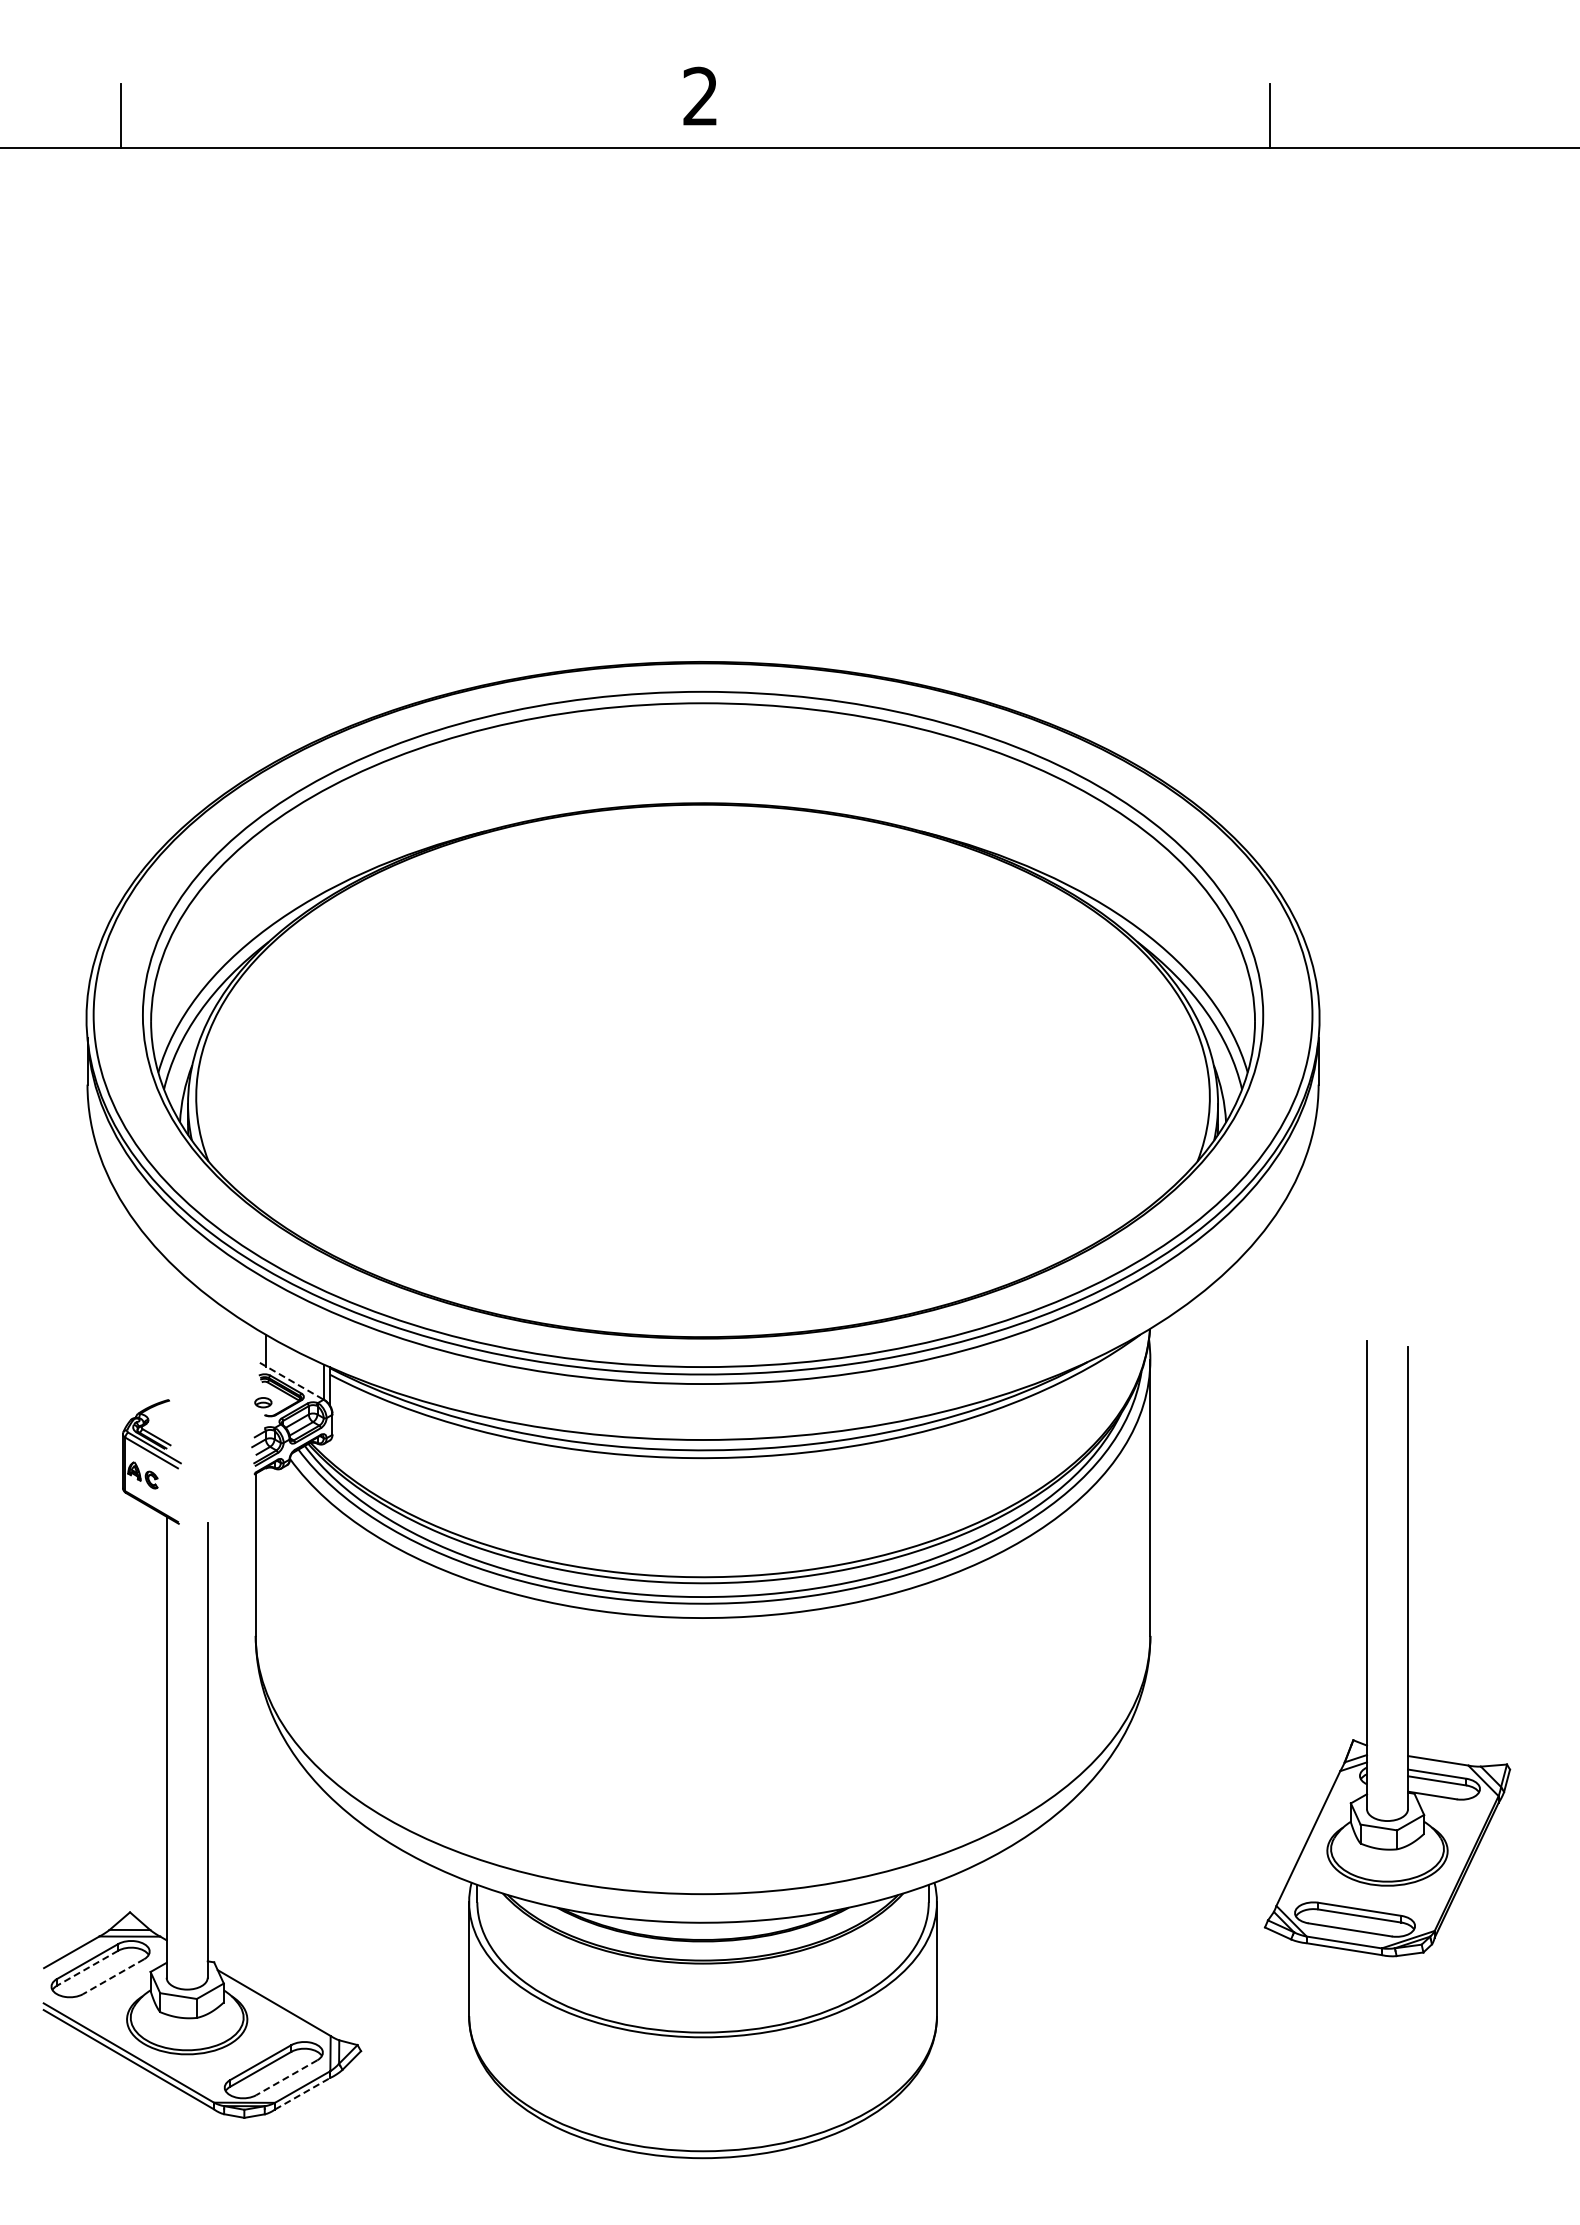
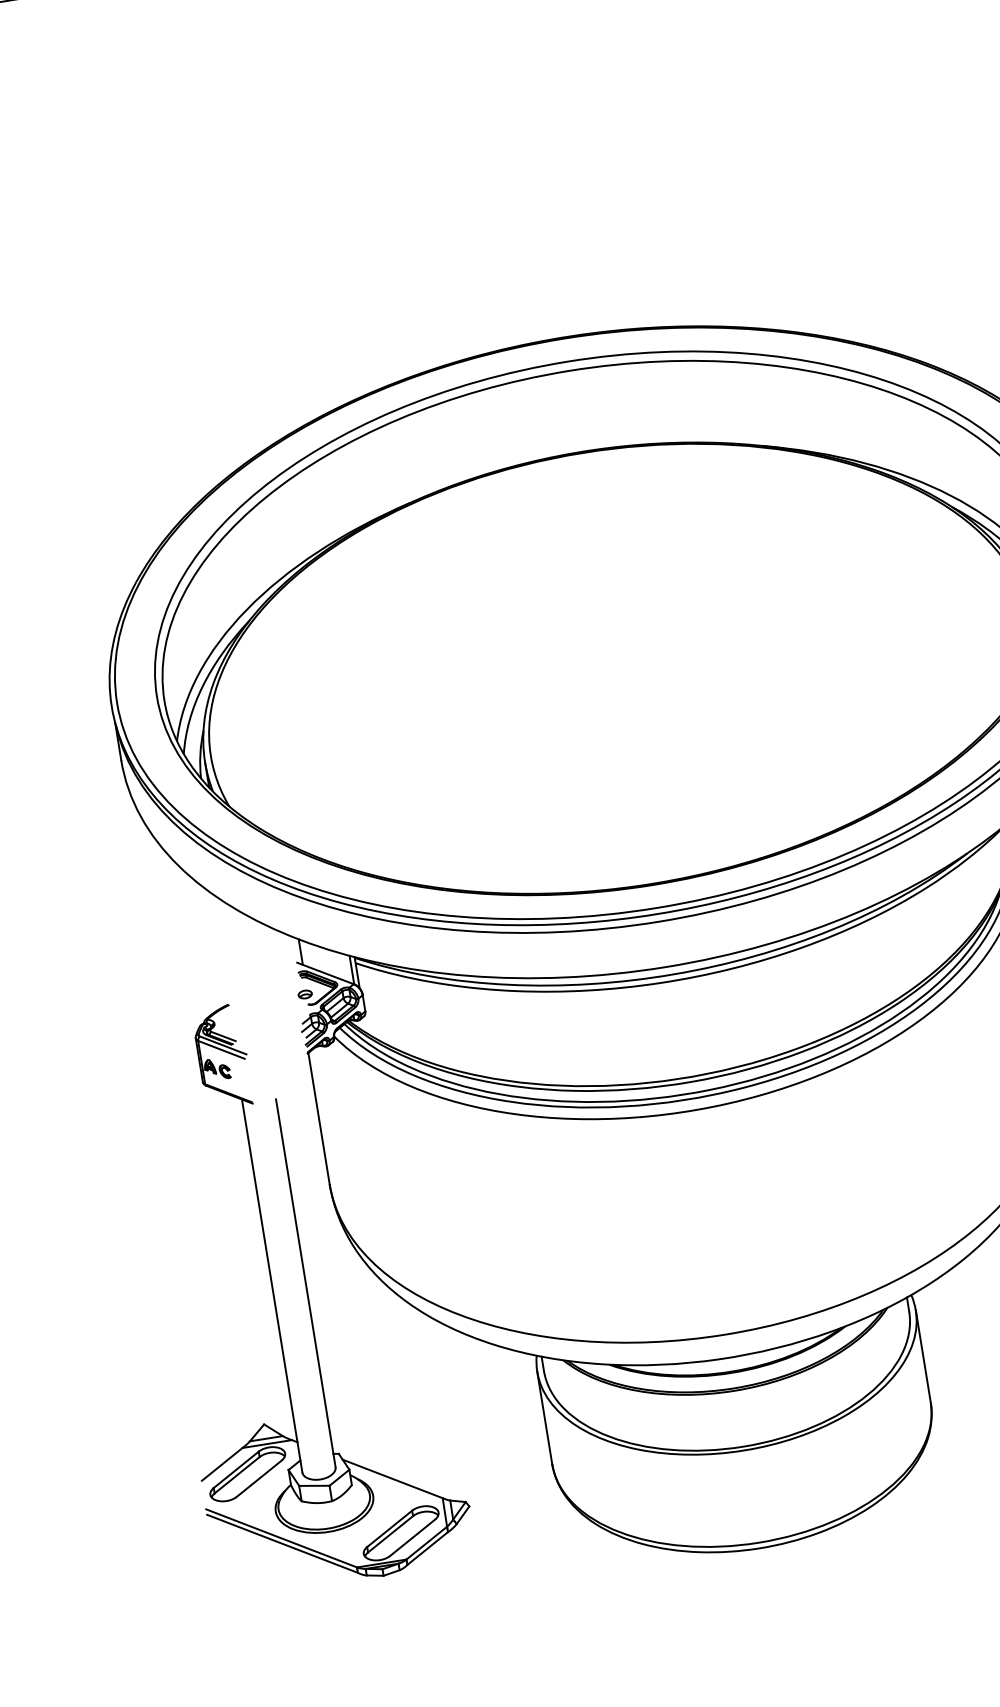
line: (291, 1381) -> (325, 973), dashed -> solid
line: (87, 1968) -> (237, 1475), dashed -> solid
line: (113, 1976) -> (259, 1478), dashed -> solid
line: (286, 2078) -> (412, 1538), dashed -> solid
line: (302, 2093) -> (427, 1548), dashed -> solid

